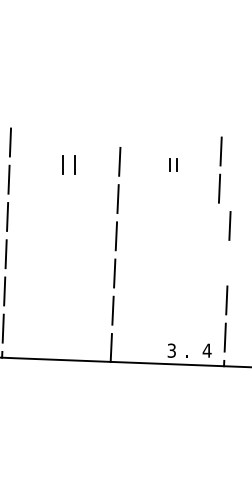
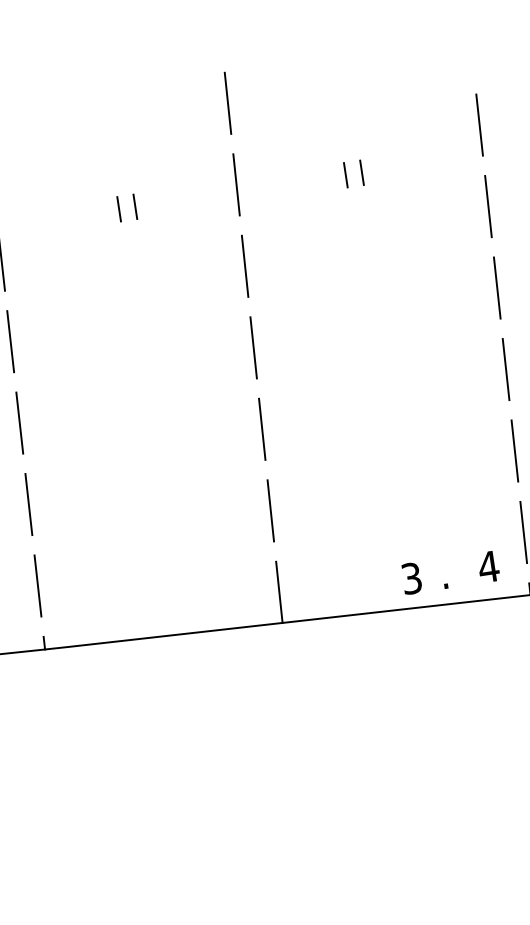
line: (121, 124) -> (227, 103), added
part: (68, 164) -> (125, 207), size x0.62
line: (220, 166) -> (483, 157), moved
line: (227, 262) -> (503, 368), added

